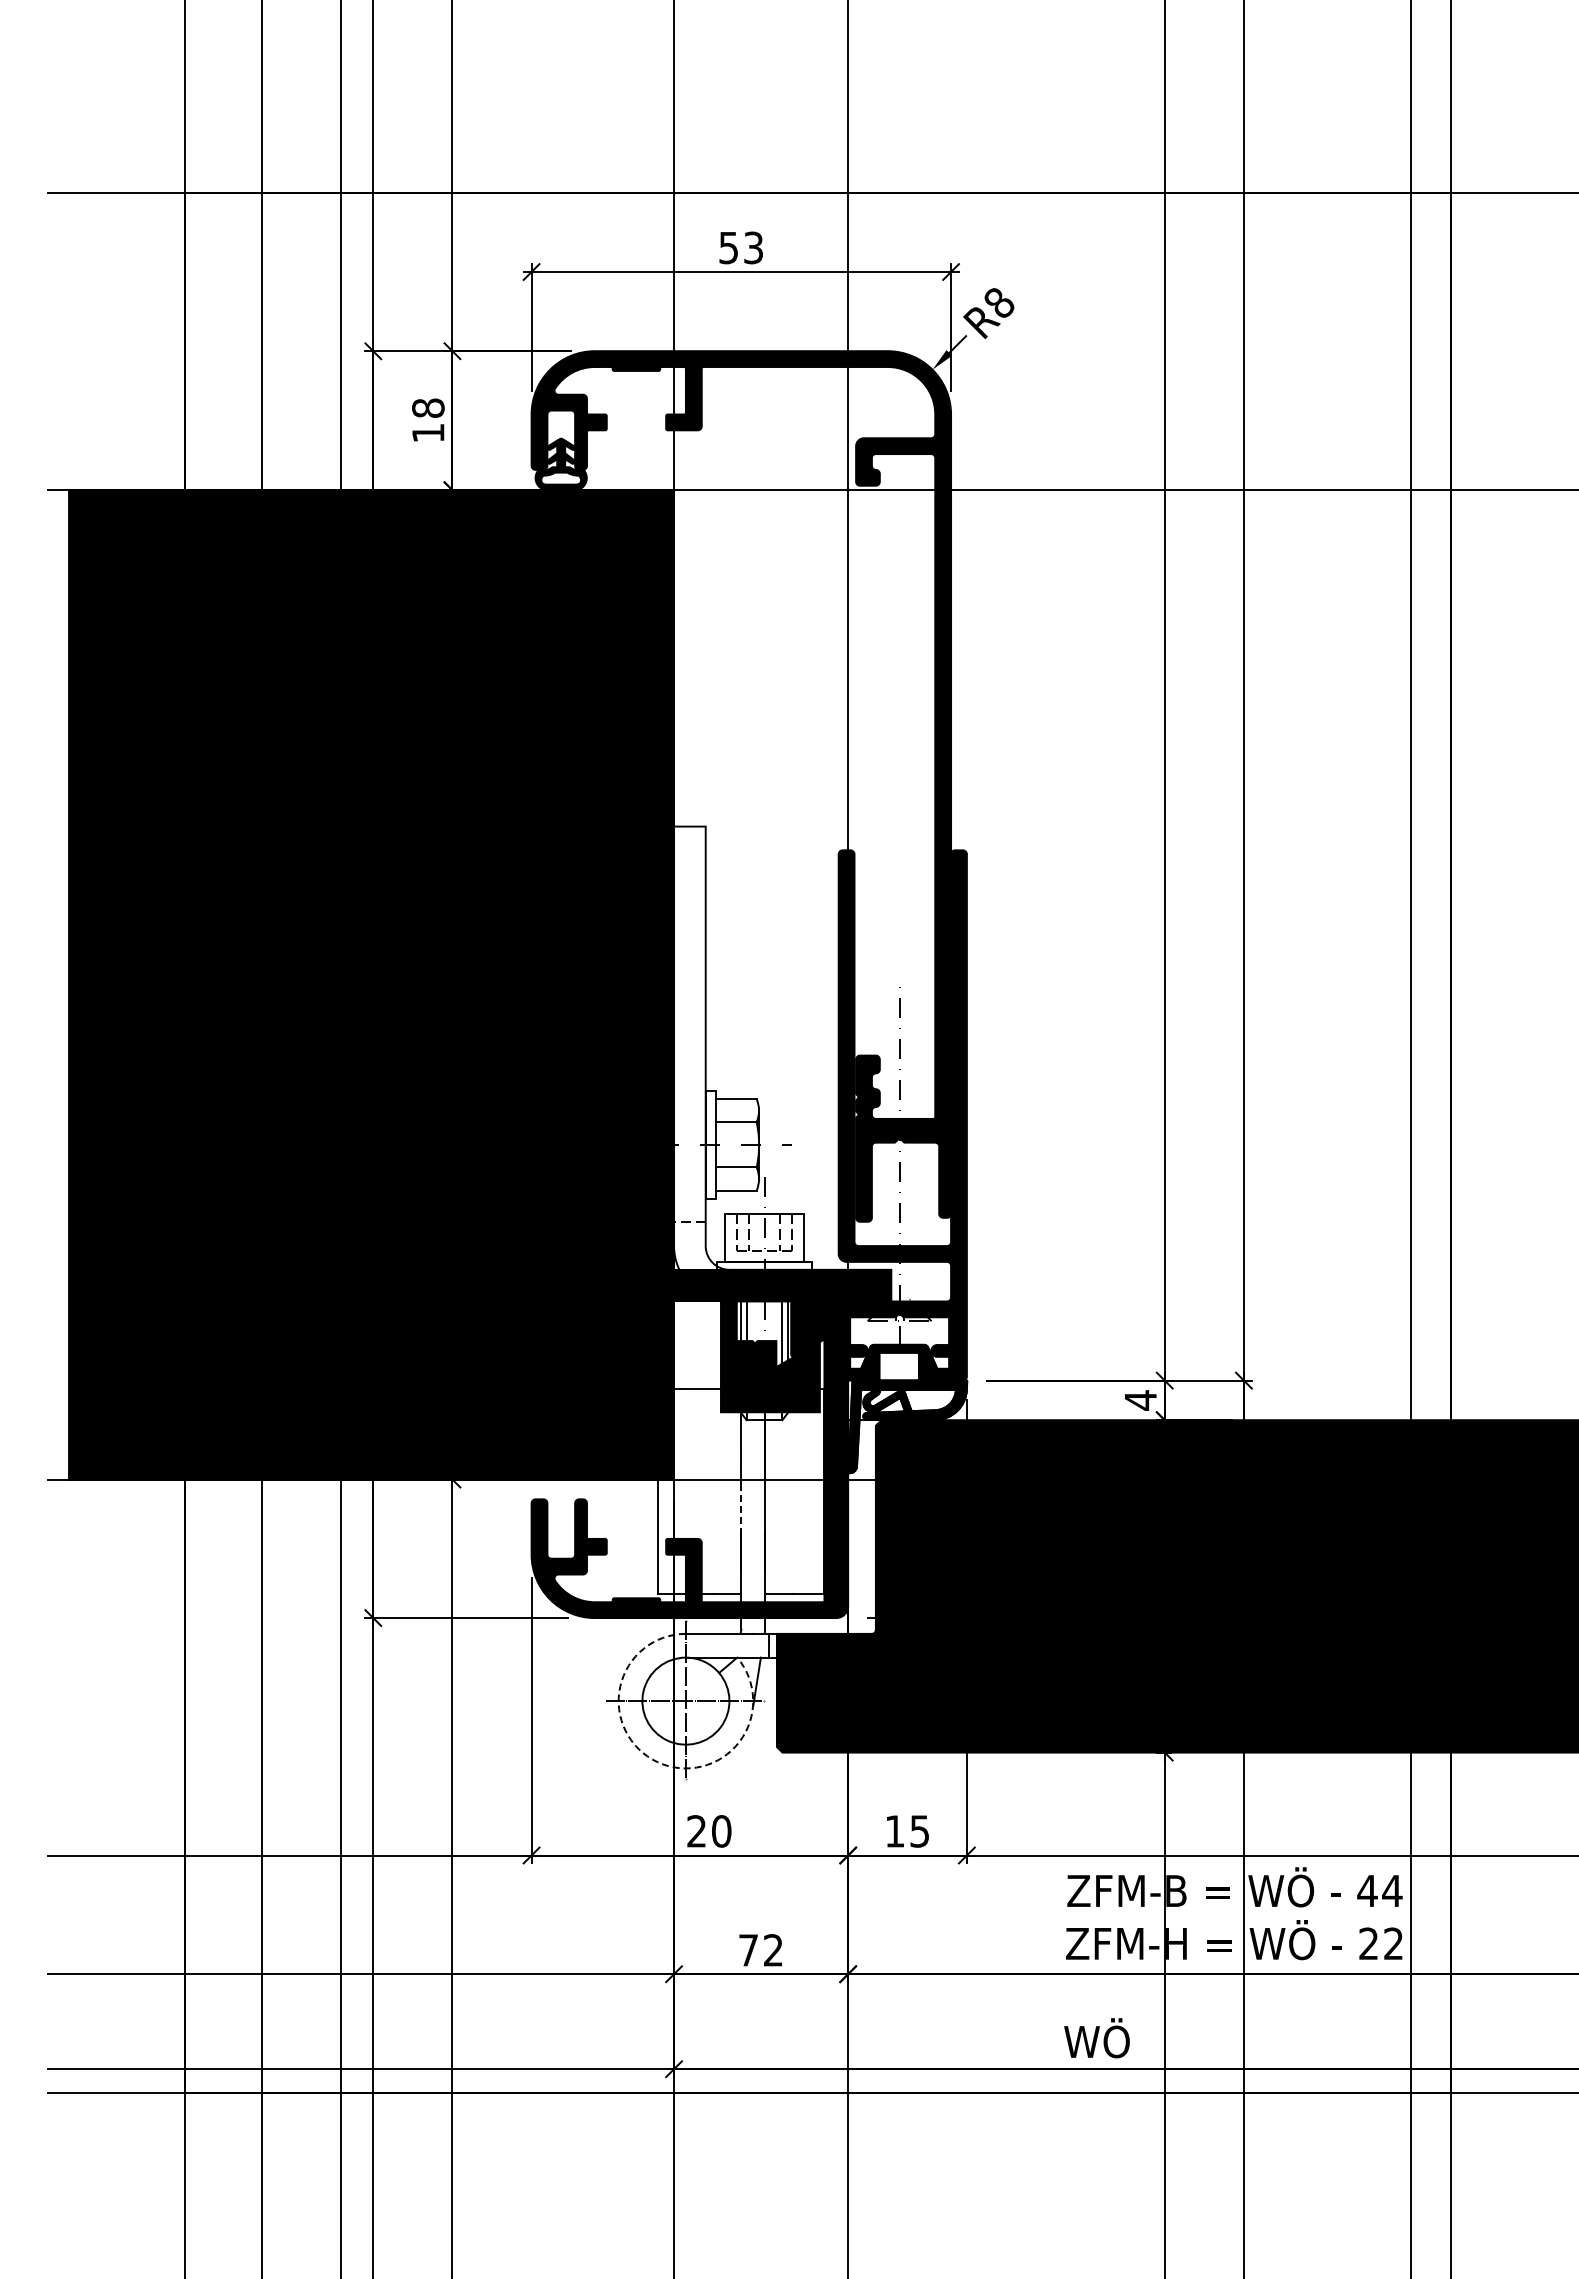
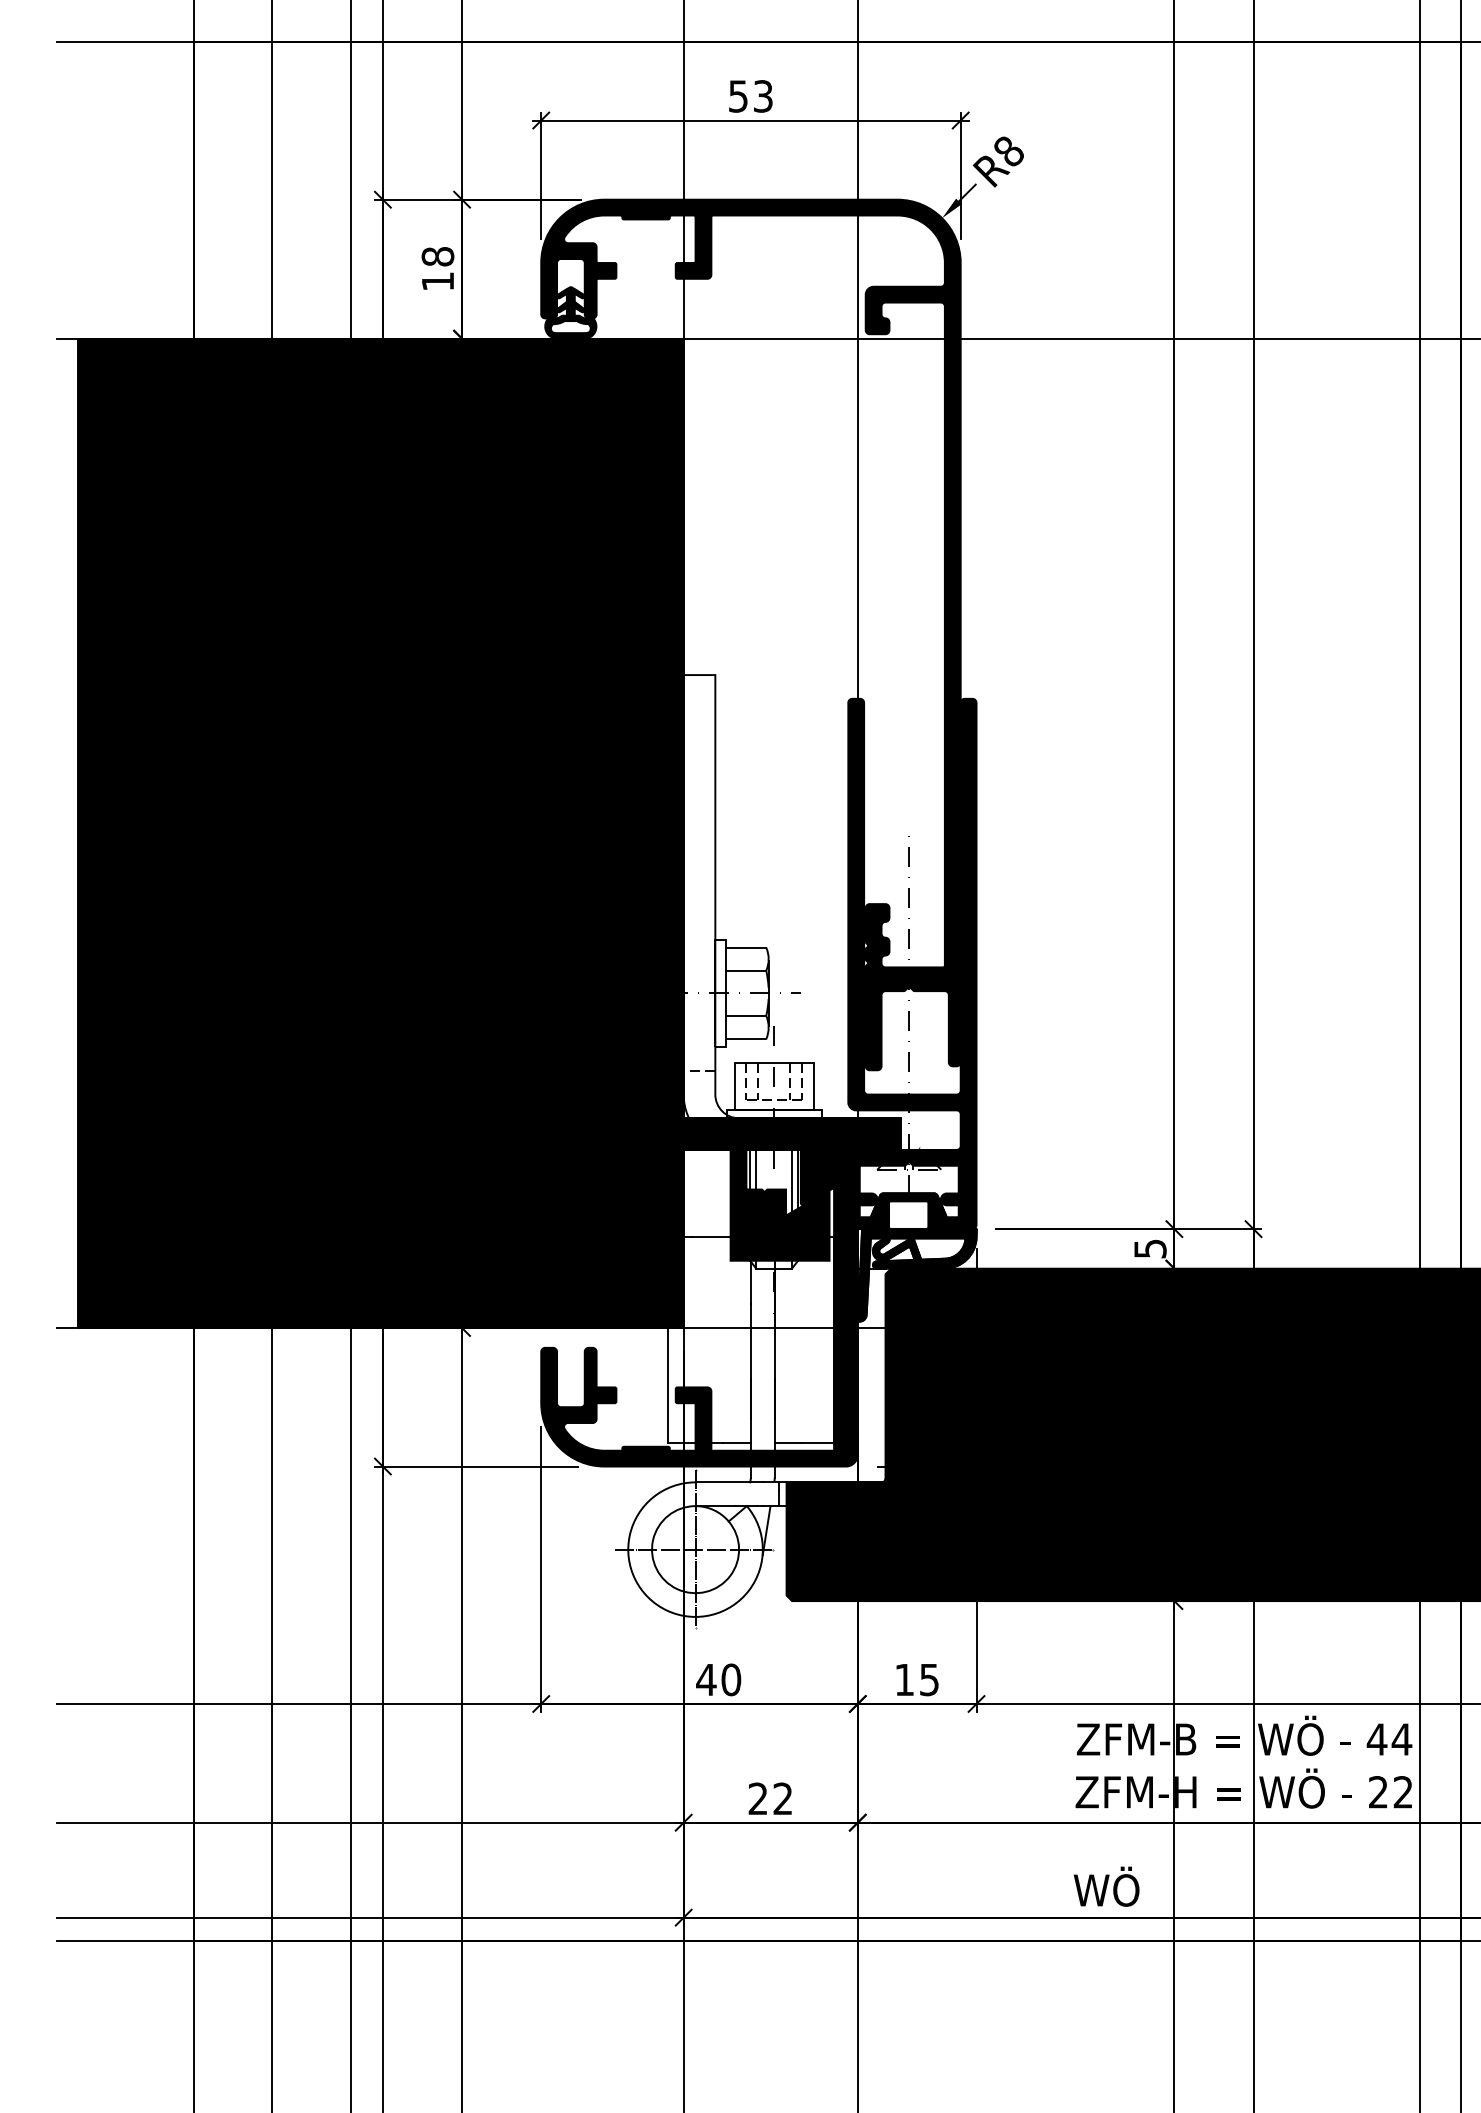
text: (1141, 1400) -> (1151, 1248), 4 -> 5
line: (741, 1507) -> (751, 1355), dashed -> solid
arc: (657, 1762) -> (667, 1610), dashed -> solid
text: (696, 1831) -> (706, 1679), 20 -> 40
text: (748, 1950) -> (758, 1798), 72 -> 22

